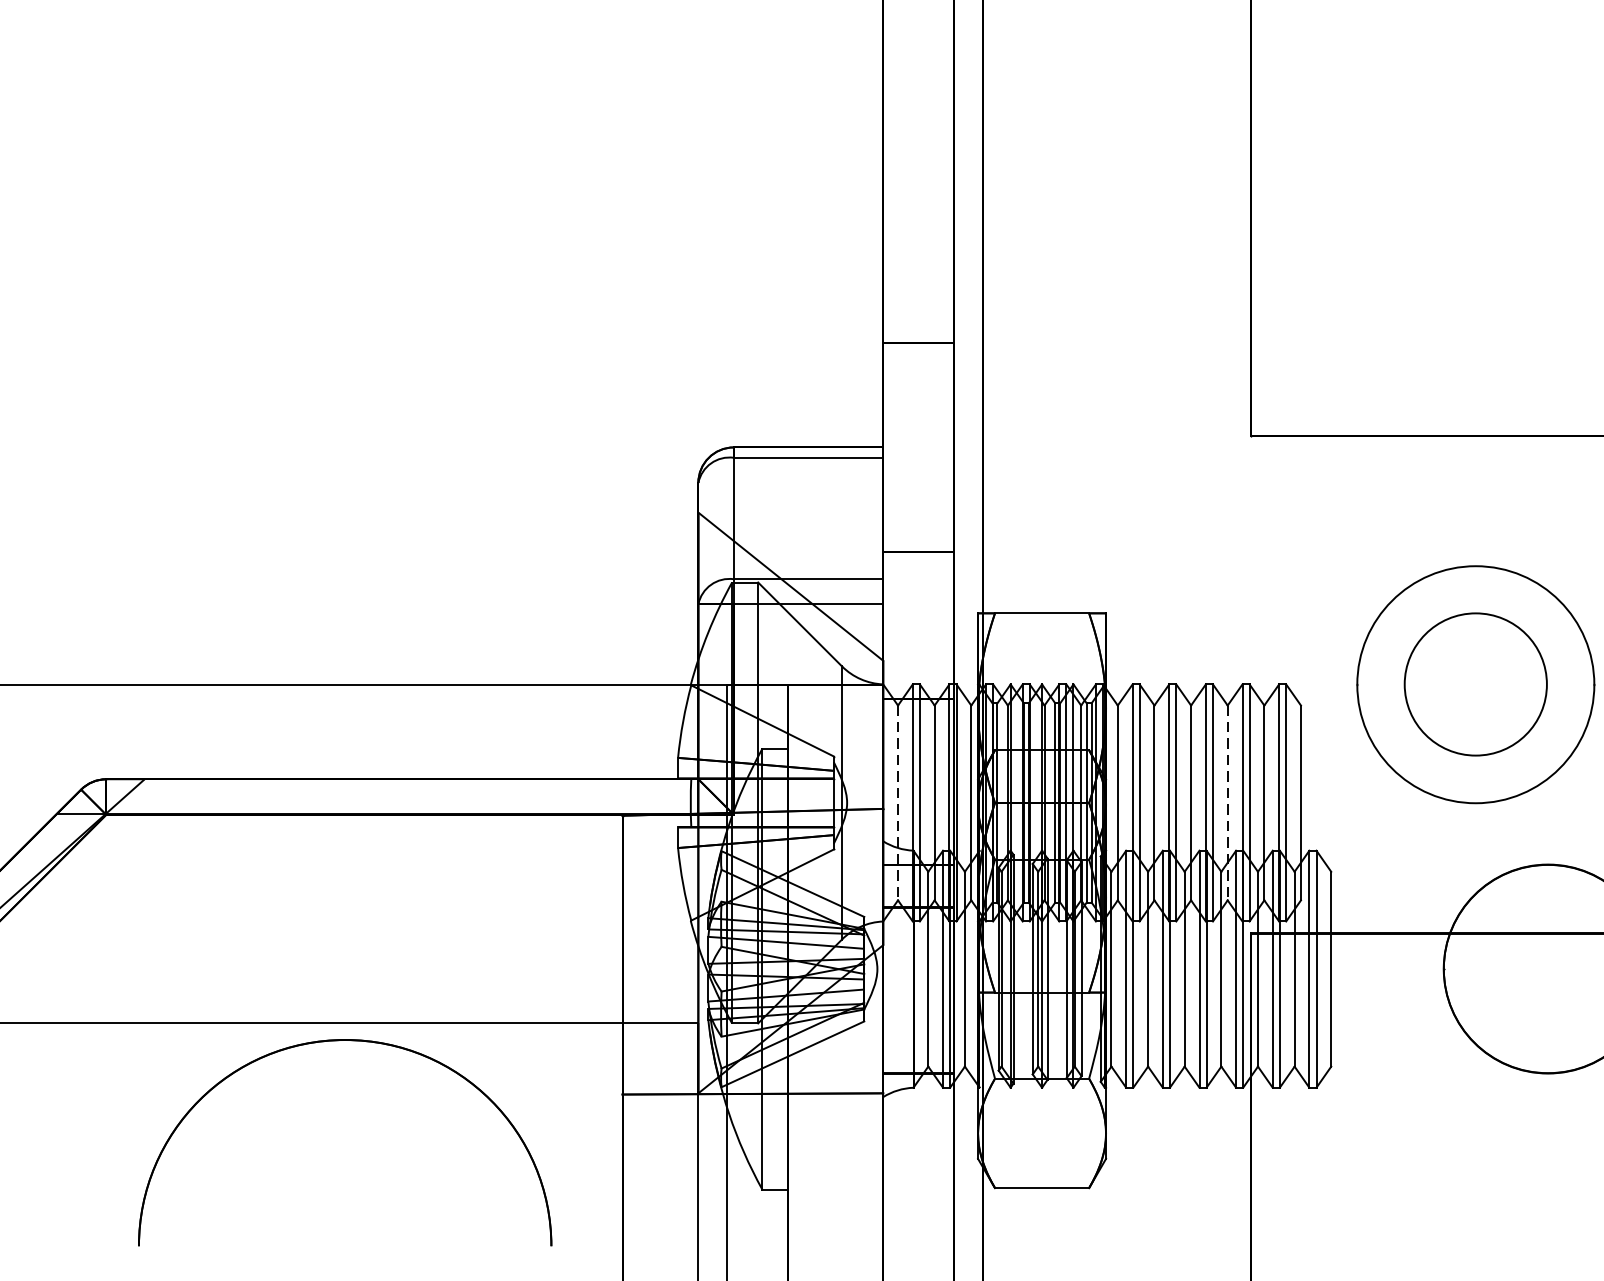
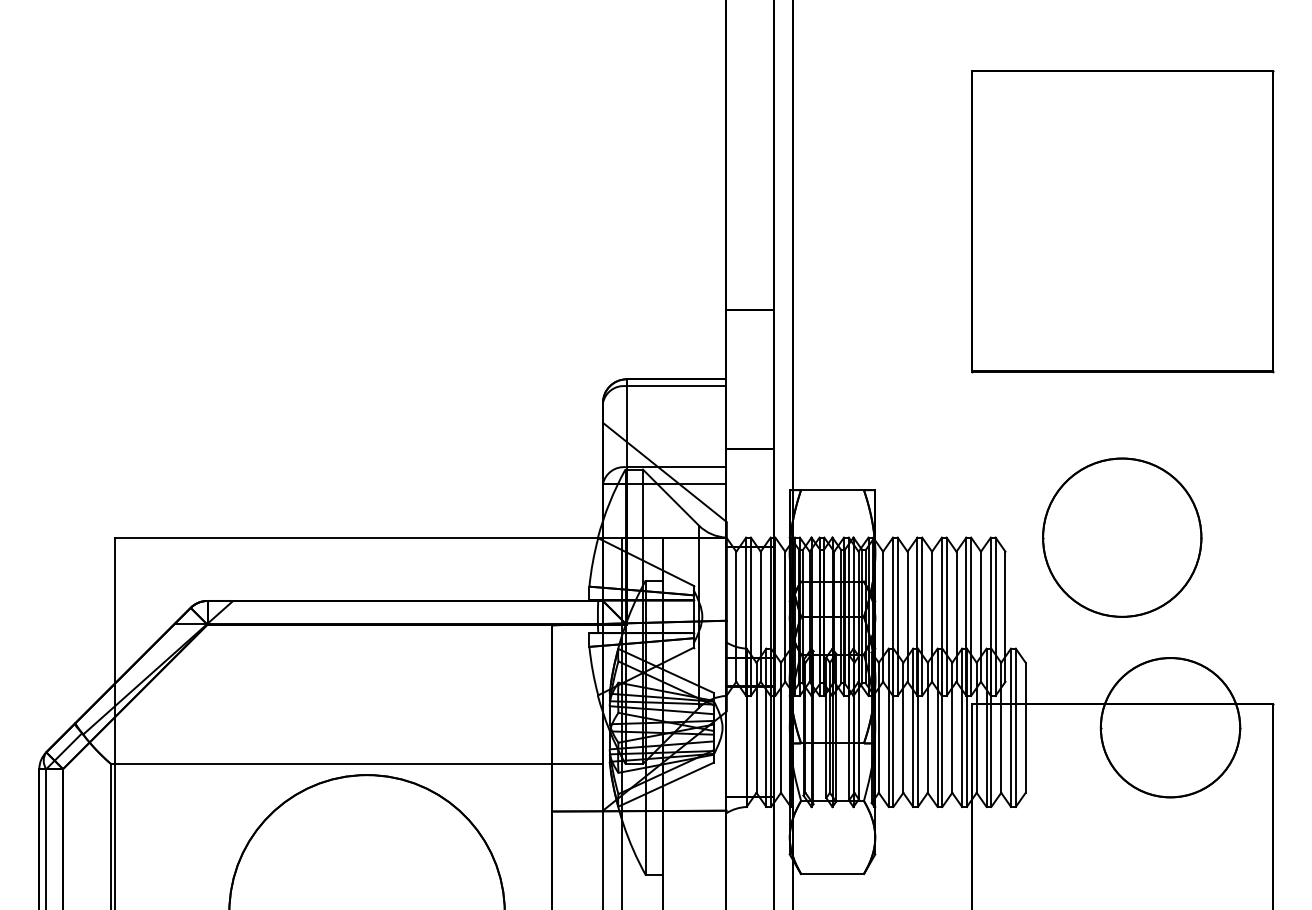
circle: (1476, 684) -> (1122, 537), size x1.67
line: (898, 804) -> (736, 617), dashed -> solid
line: (1227, 804) -> (956, 617), dashed -> solid

